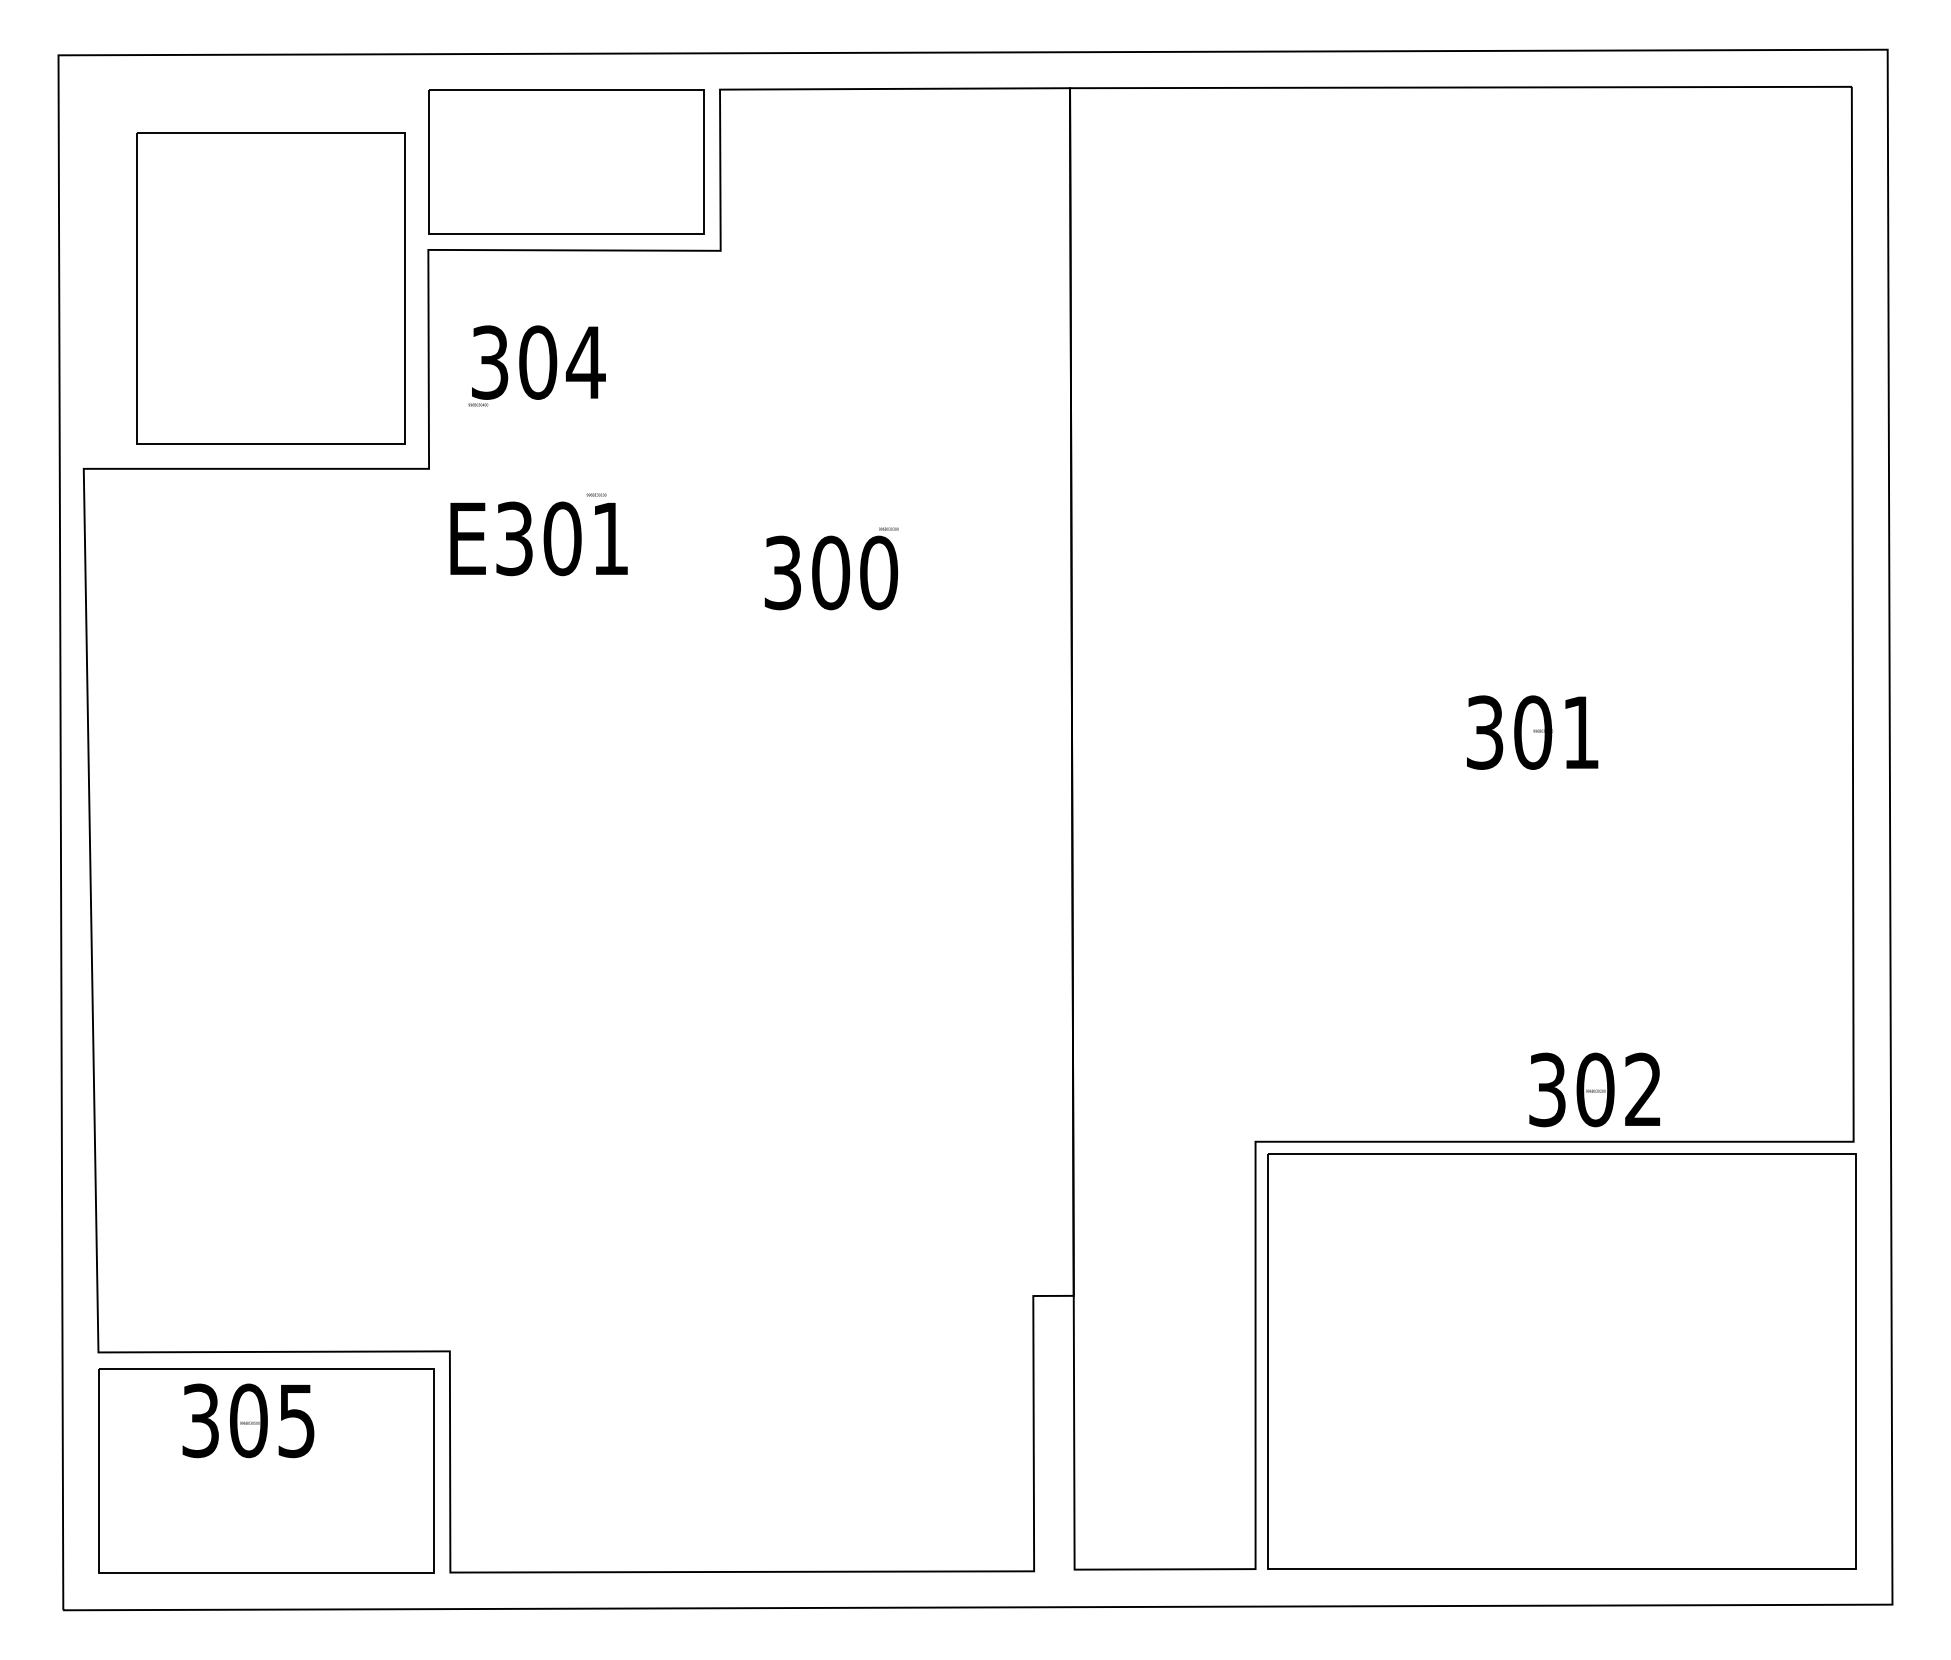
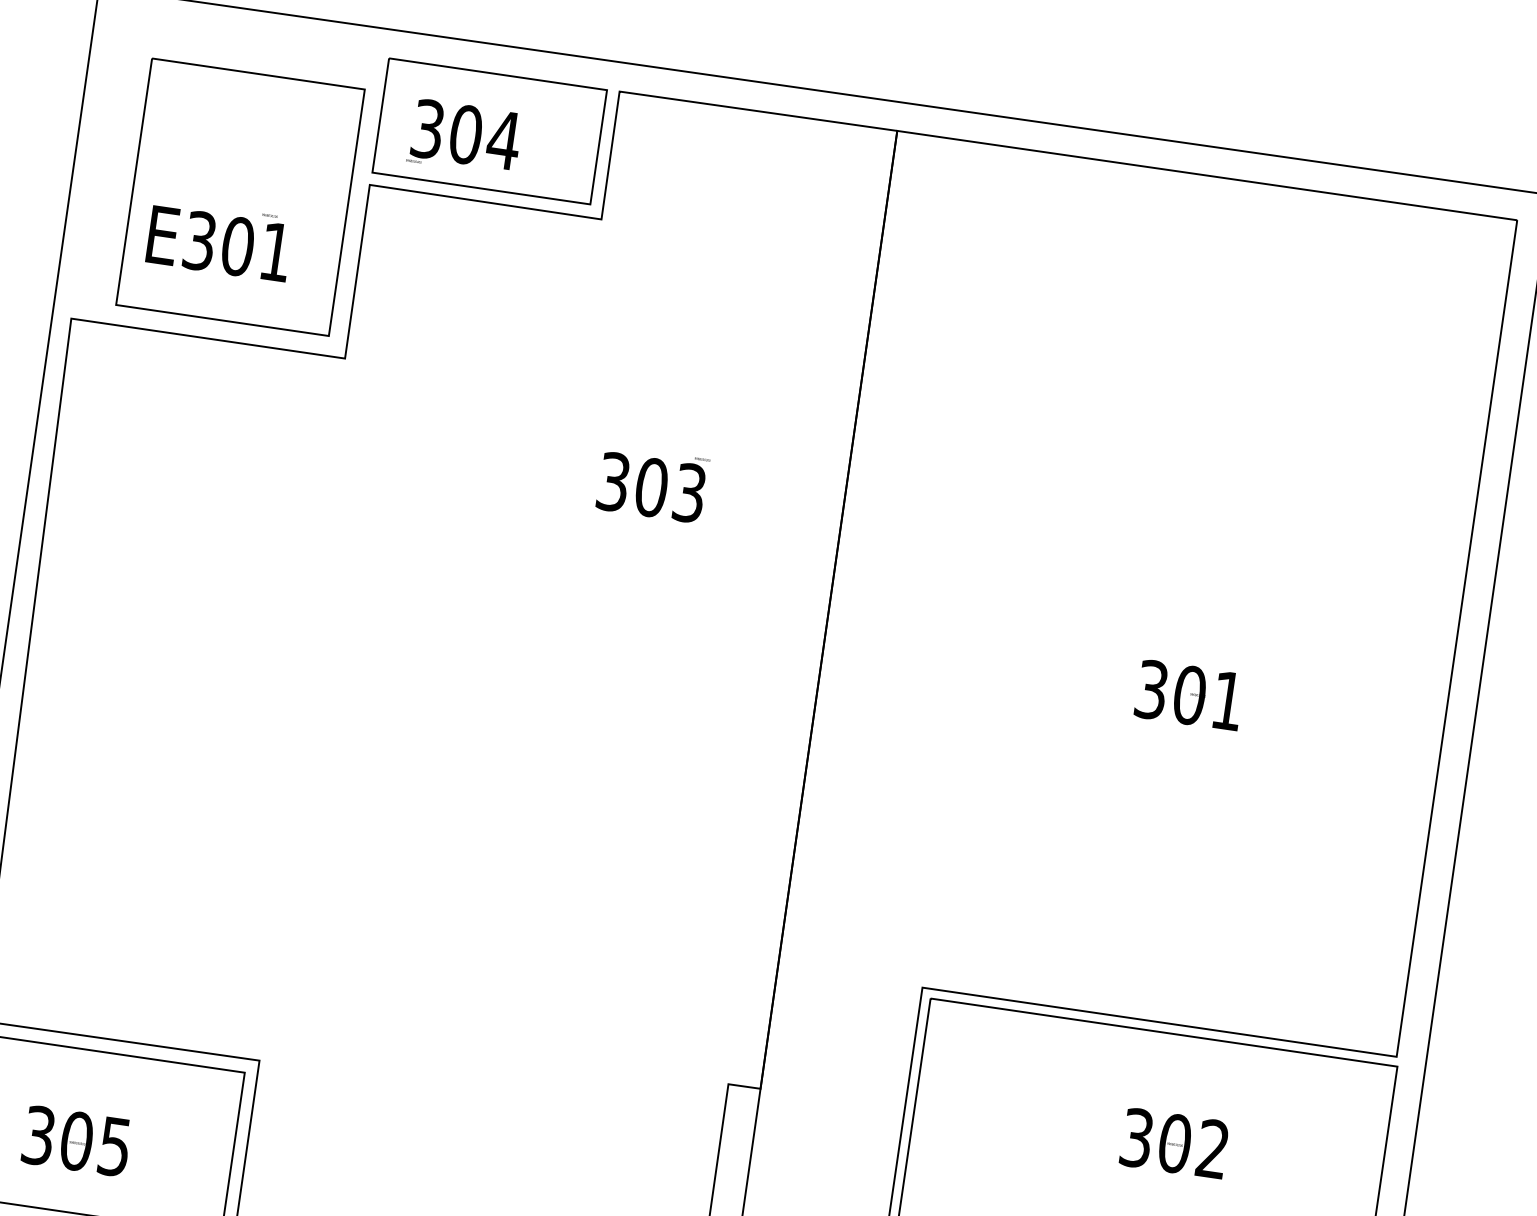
text: (536, 365) -> (464, 136), moved
text: (538, 534) -> (219, 240), moved
text: (879, 572) -> (690, 492), 300 -> 303
text: (1594, 1089) -> (1174, 1143), moved
text: (248, 1420) -> (76, 1140), moved

